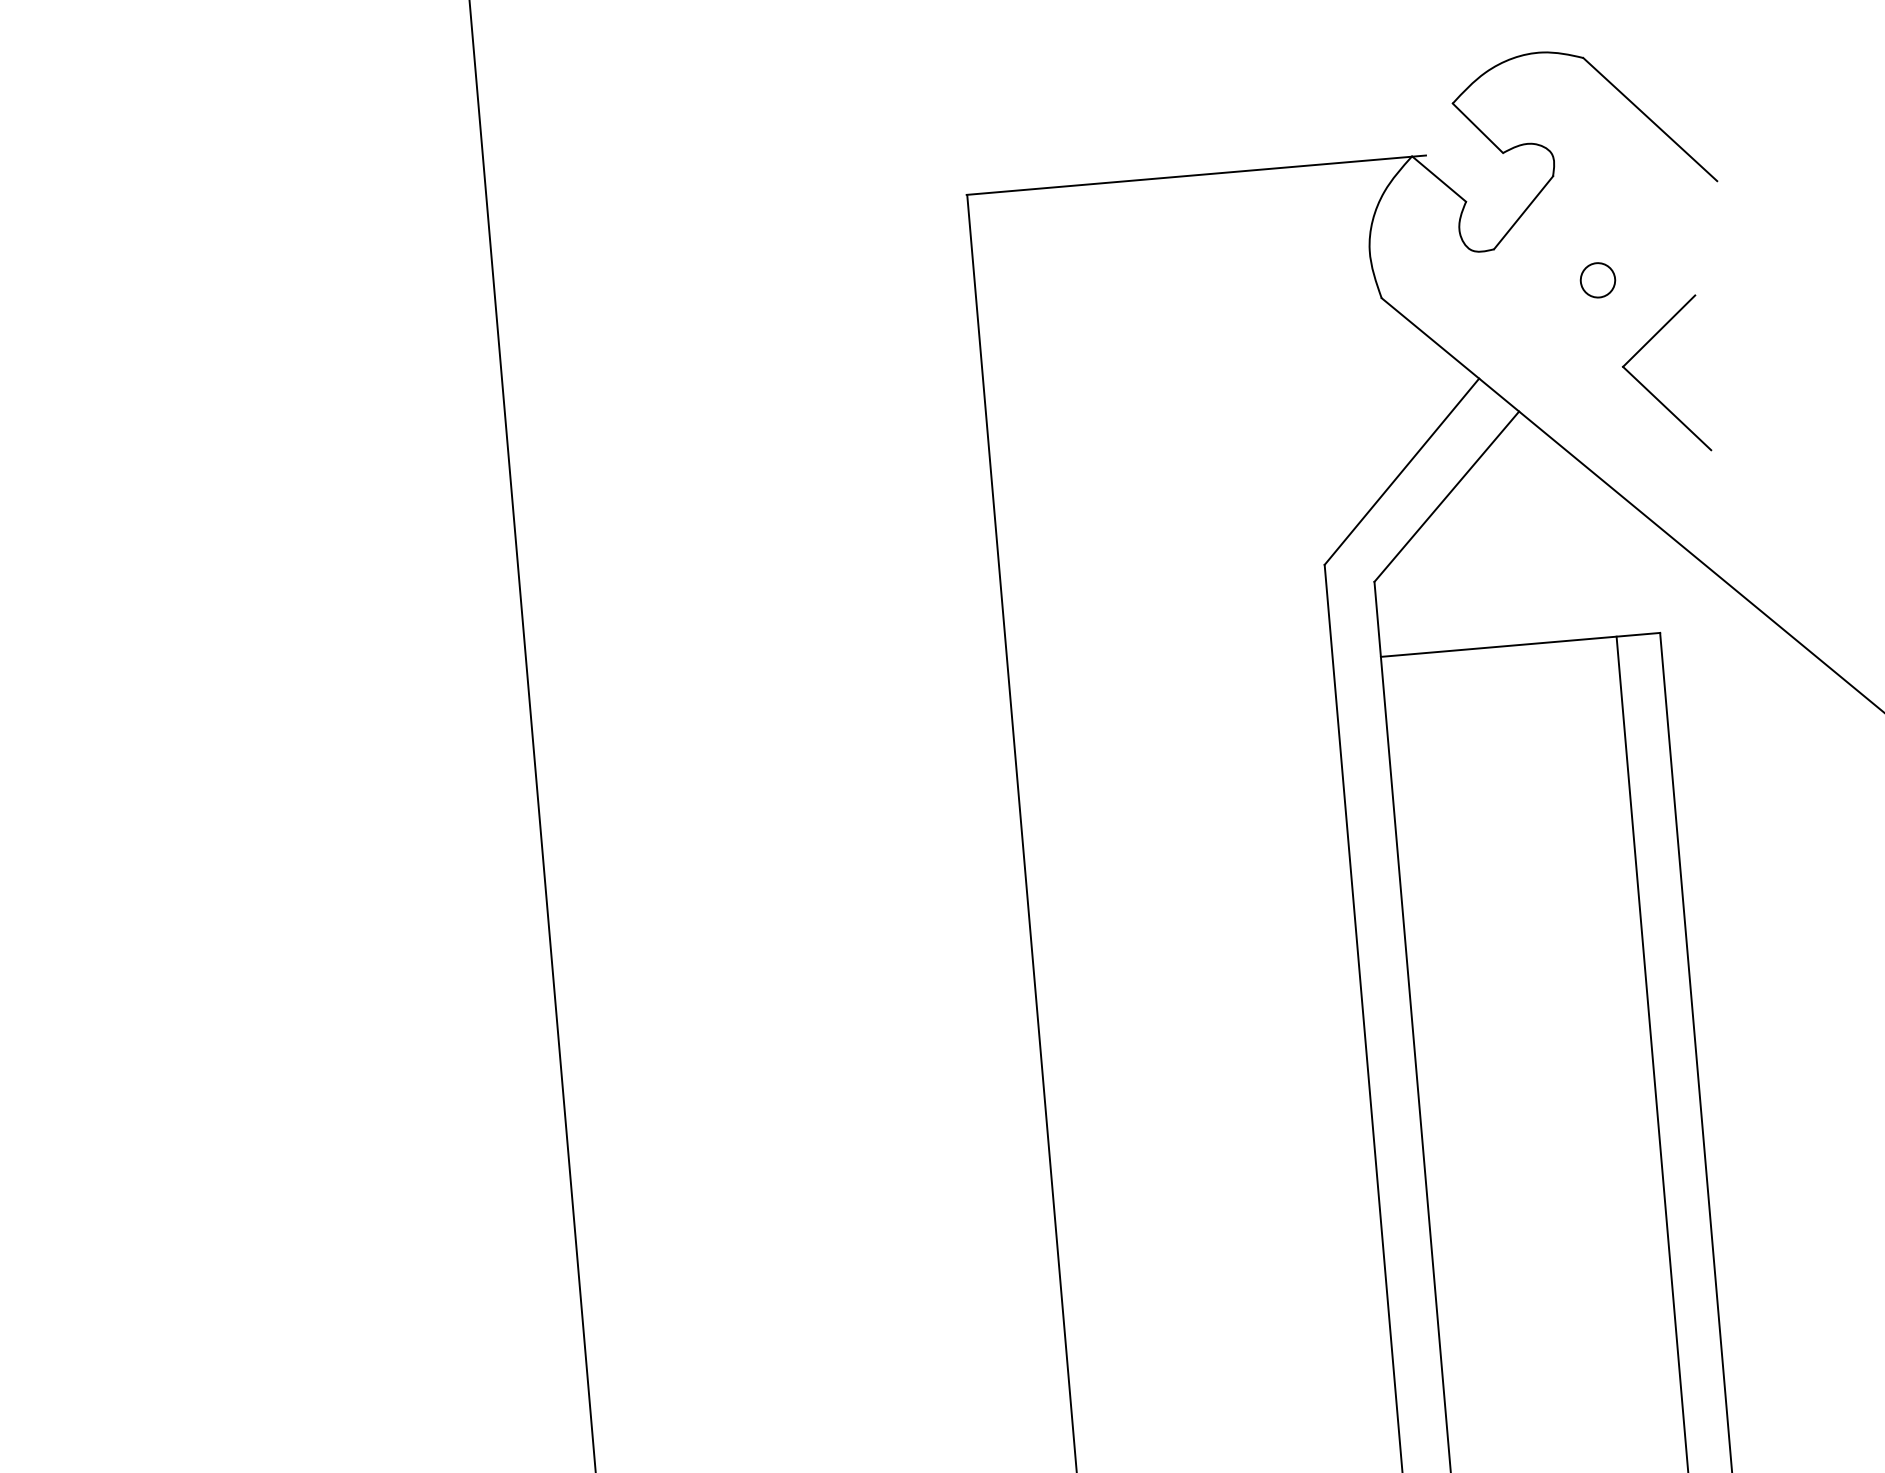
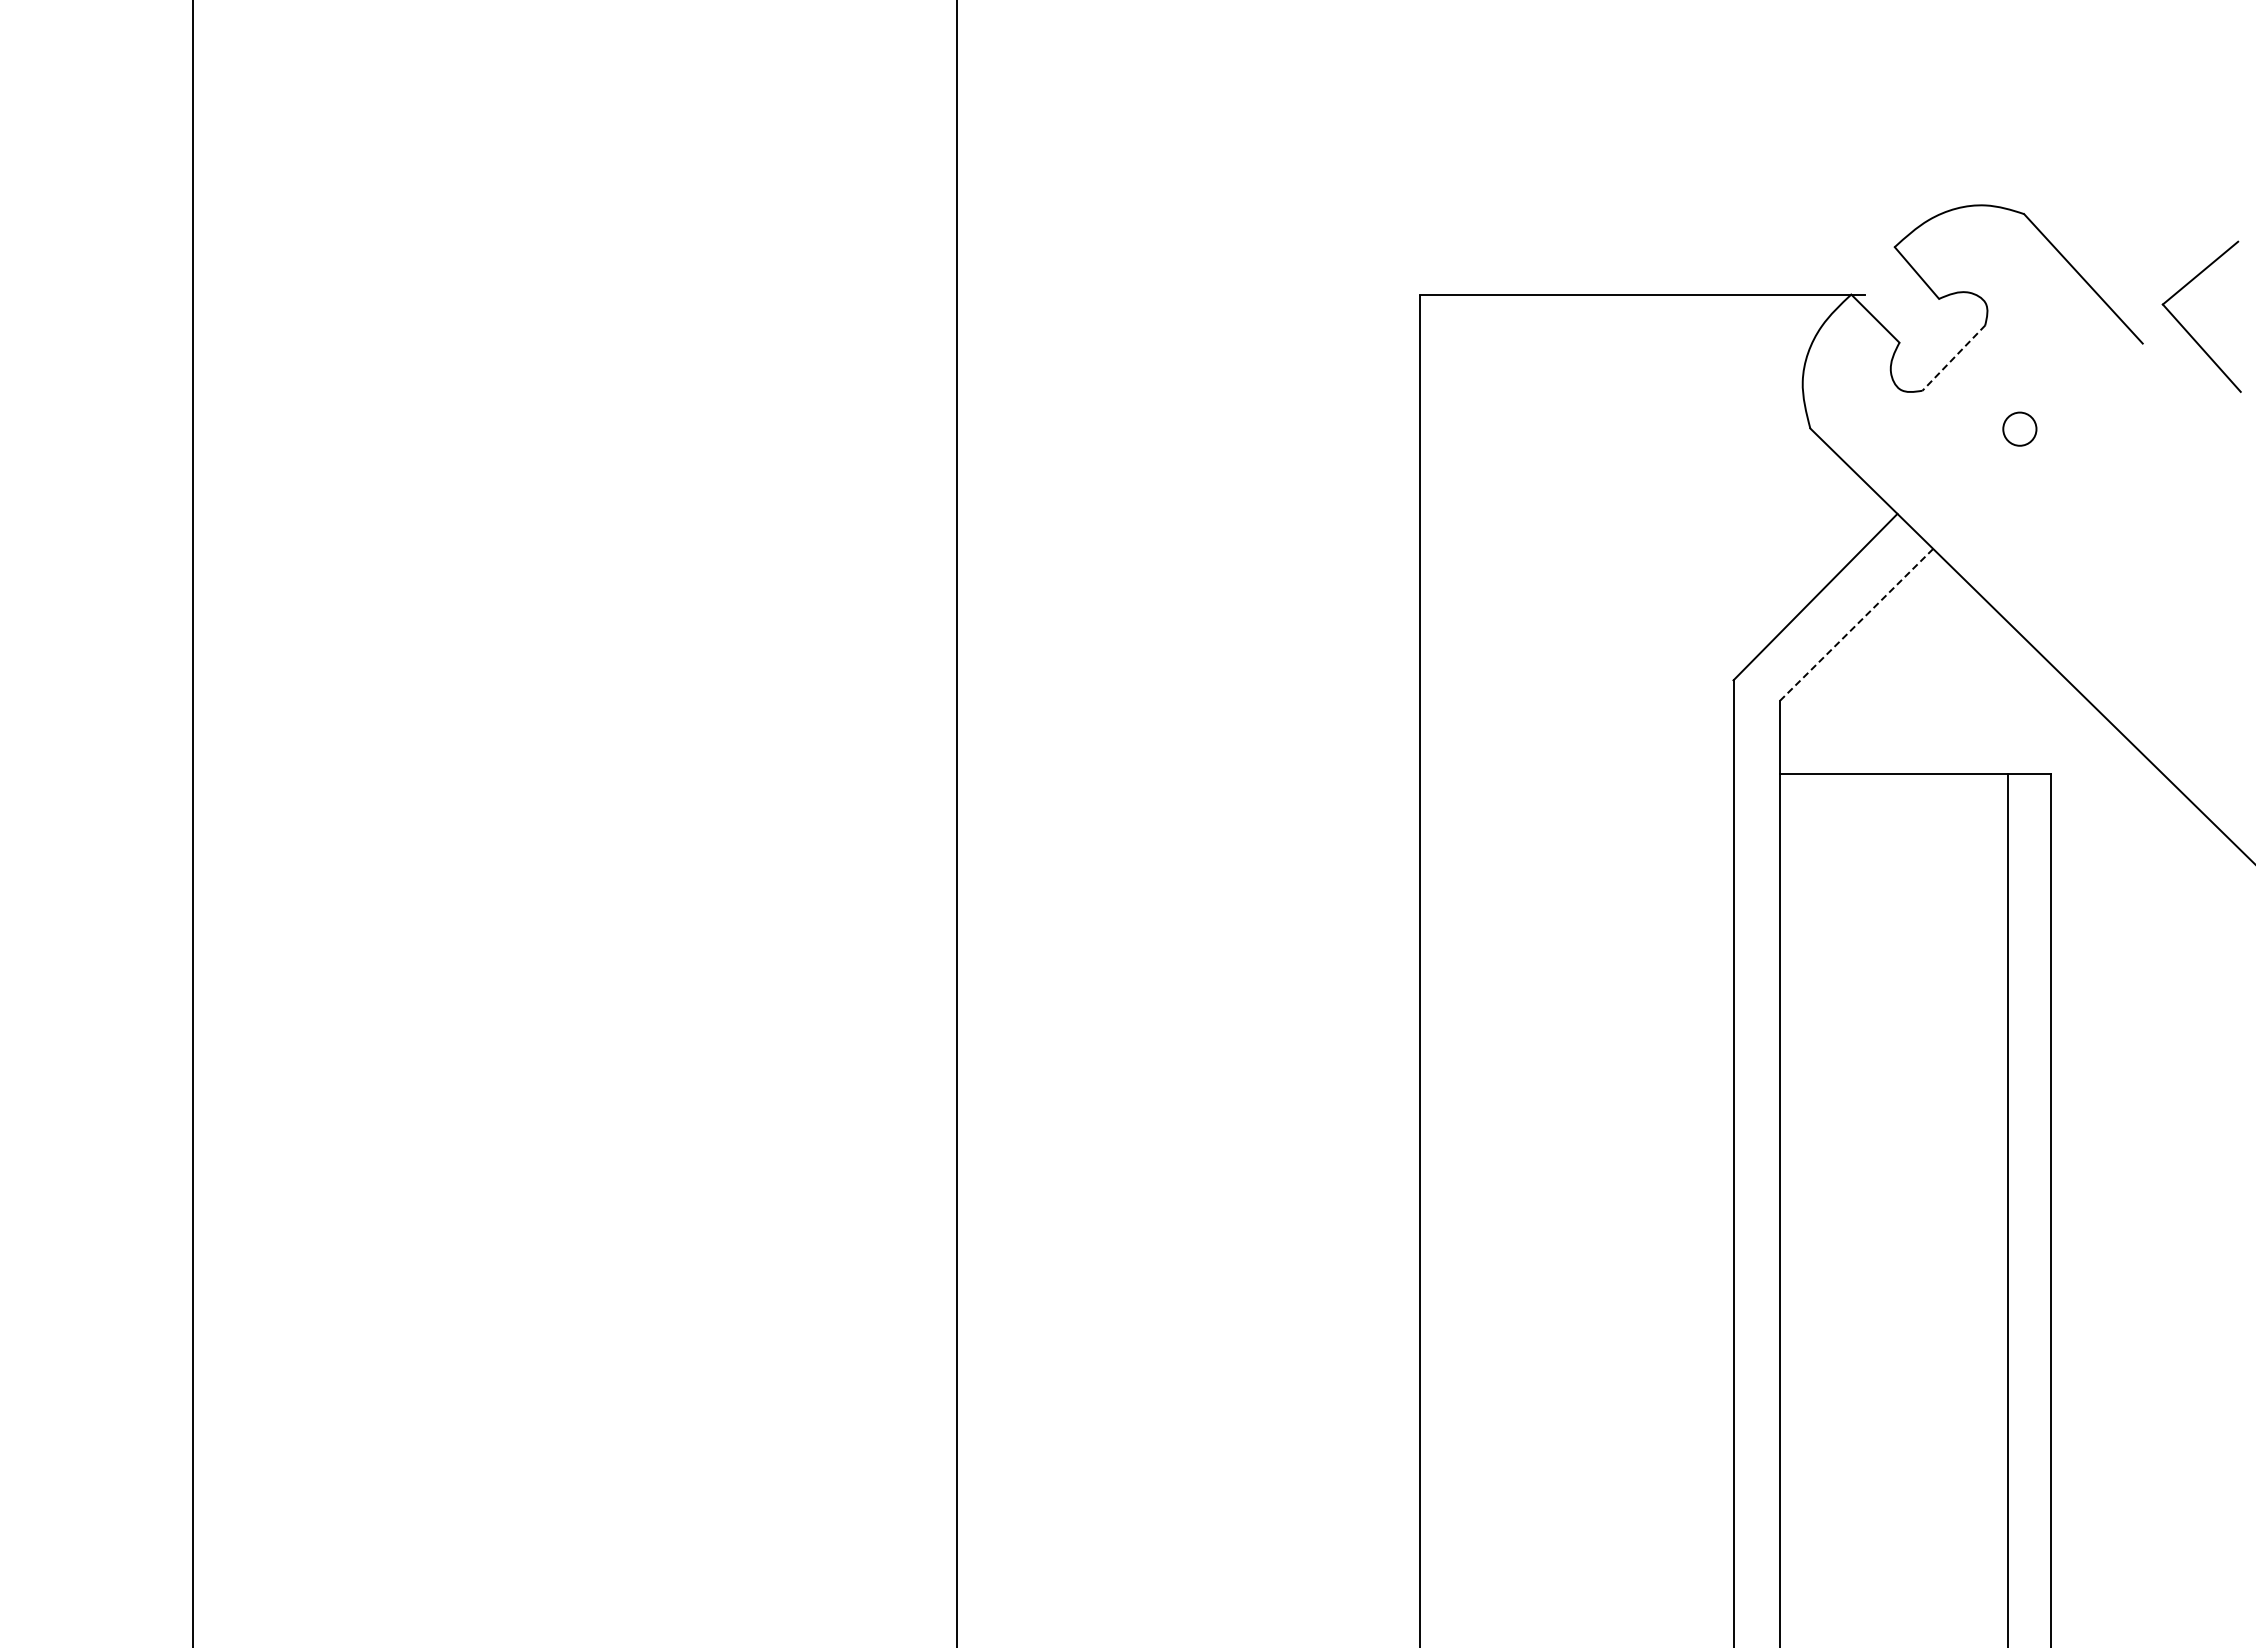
line: (1523, 213) -> (1953, 358), solid -> dashed
part: (1650, 391) -> (2187, 330), moved
line: (1446, 496) -> (1856, 624), solid -> dashed

